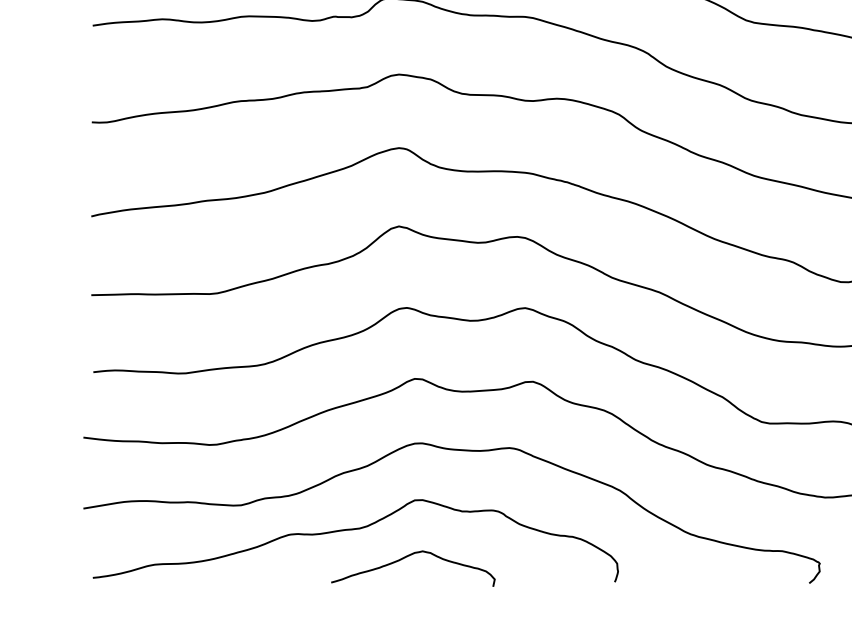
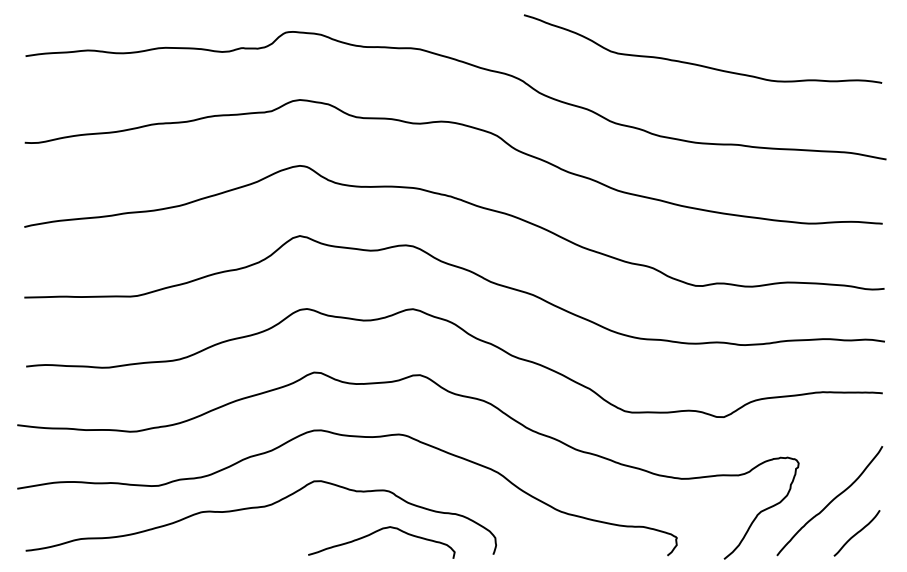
curve: (407, 557) -> (376, 532), moved

